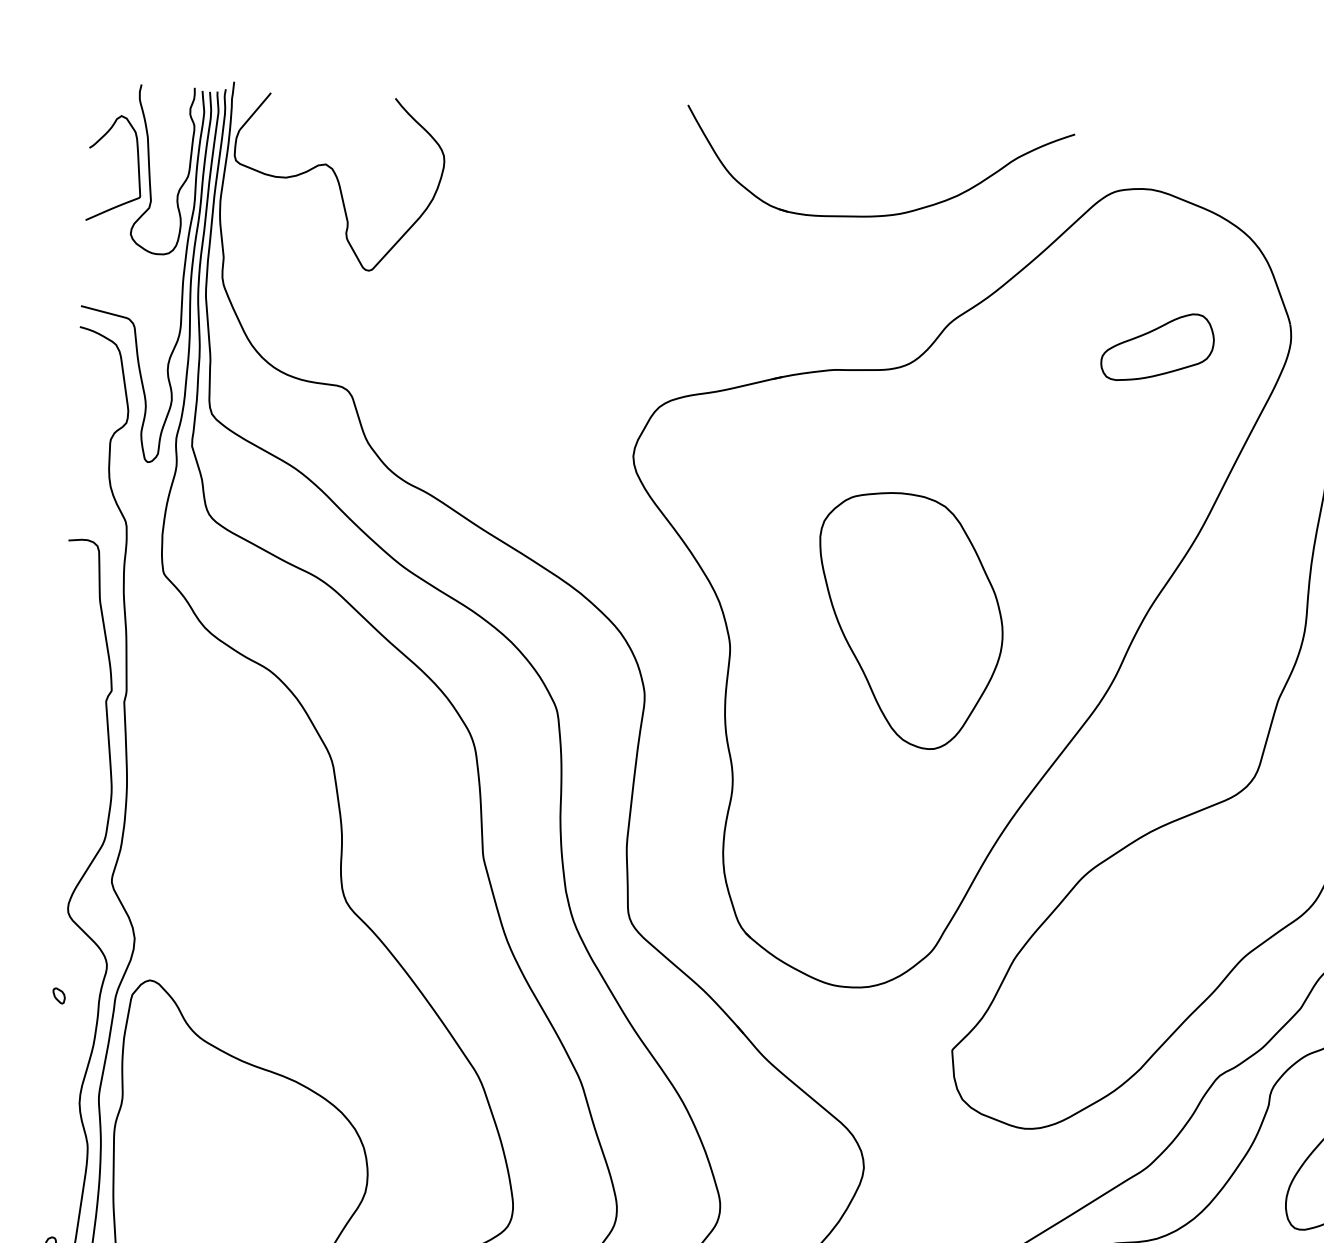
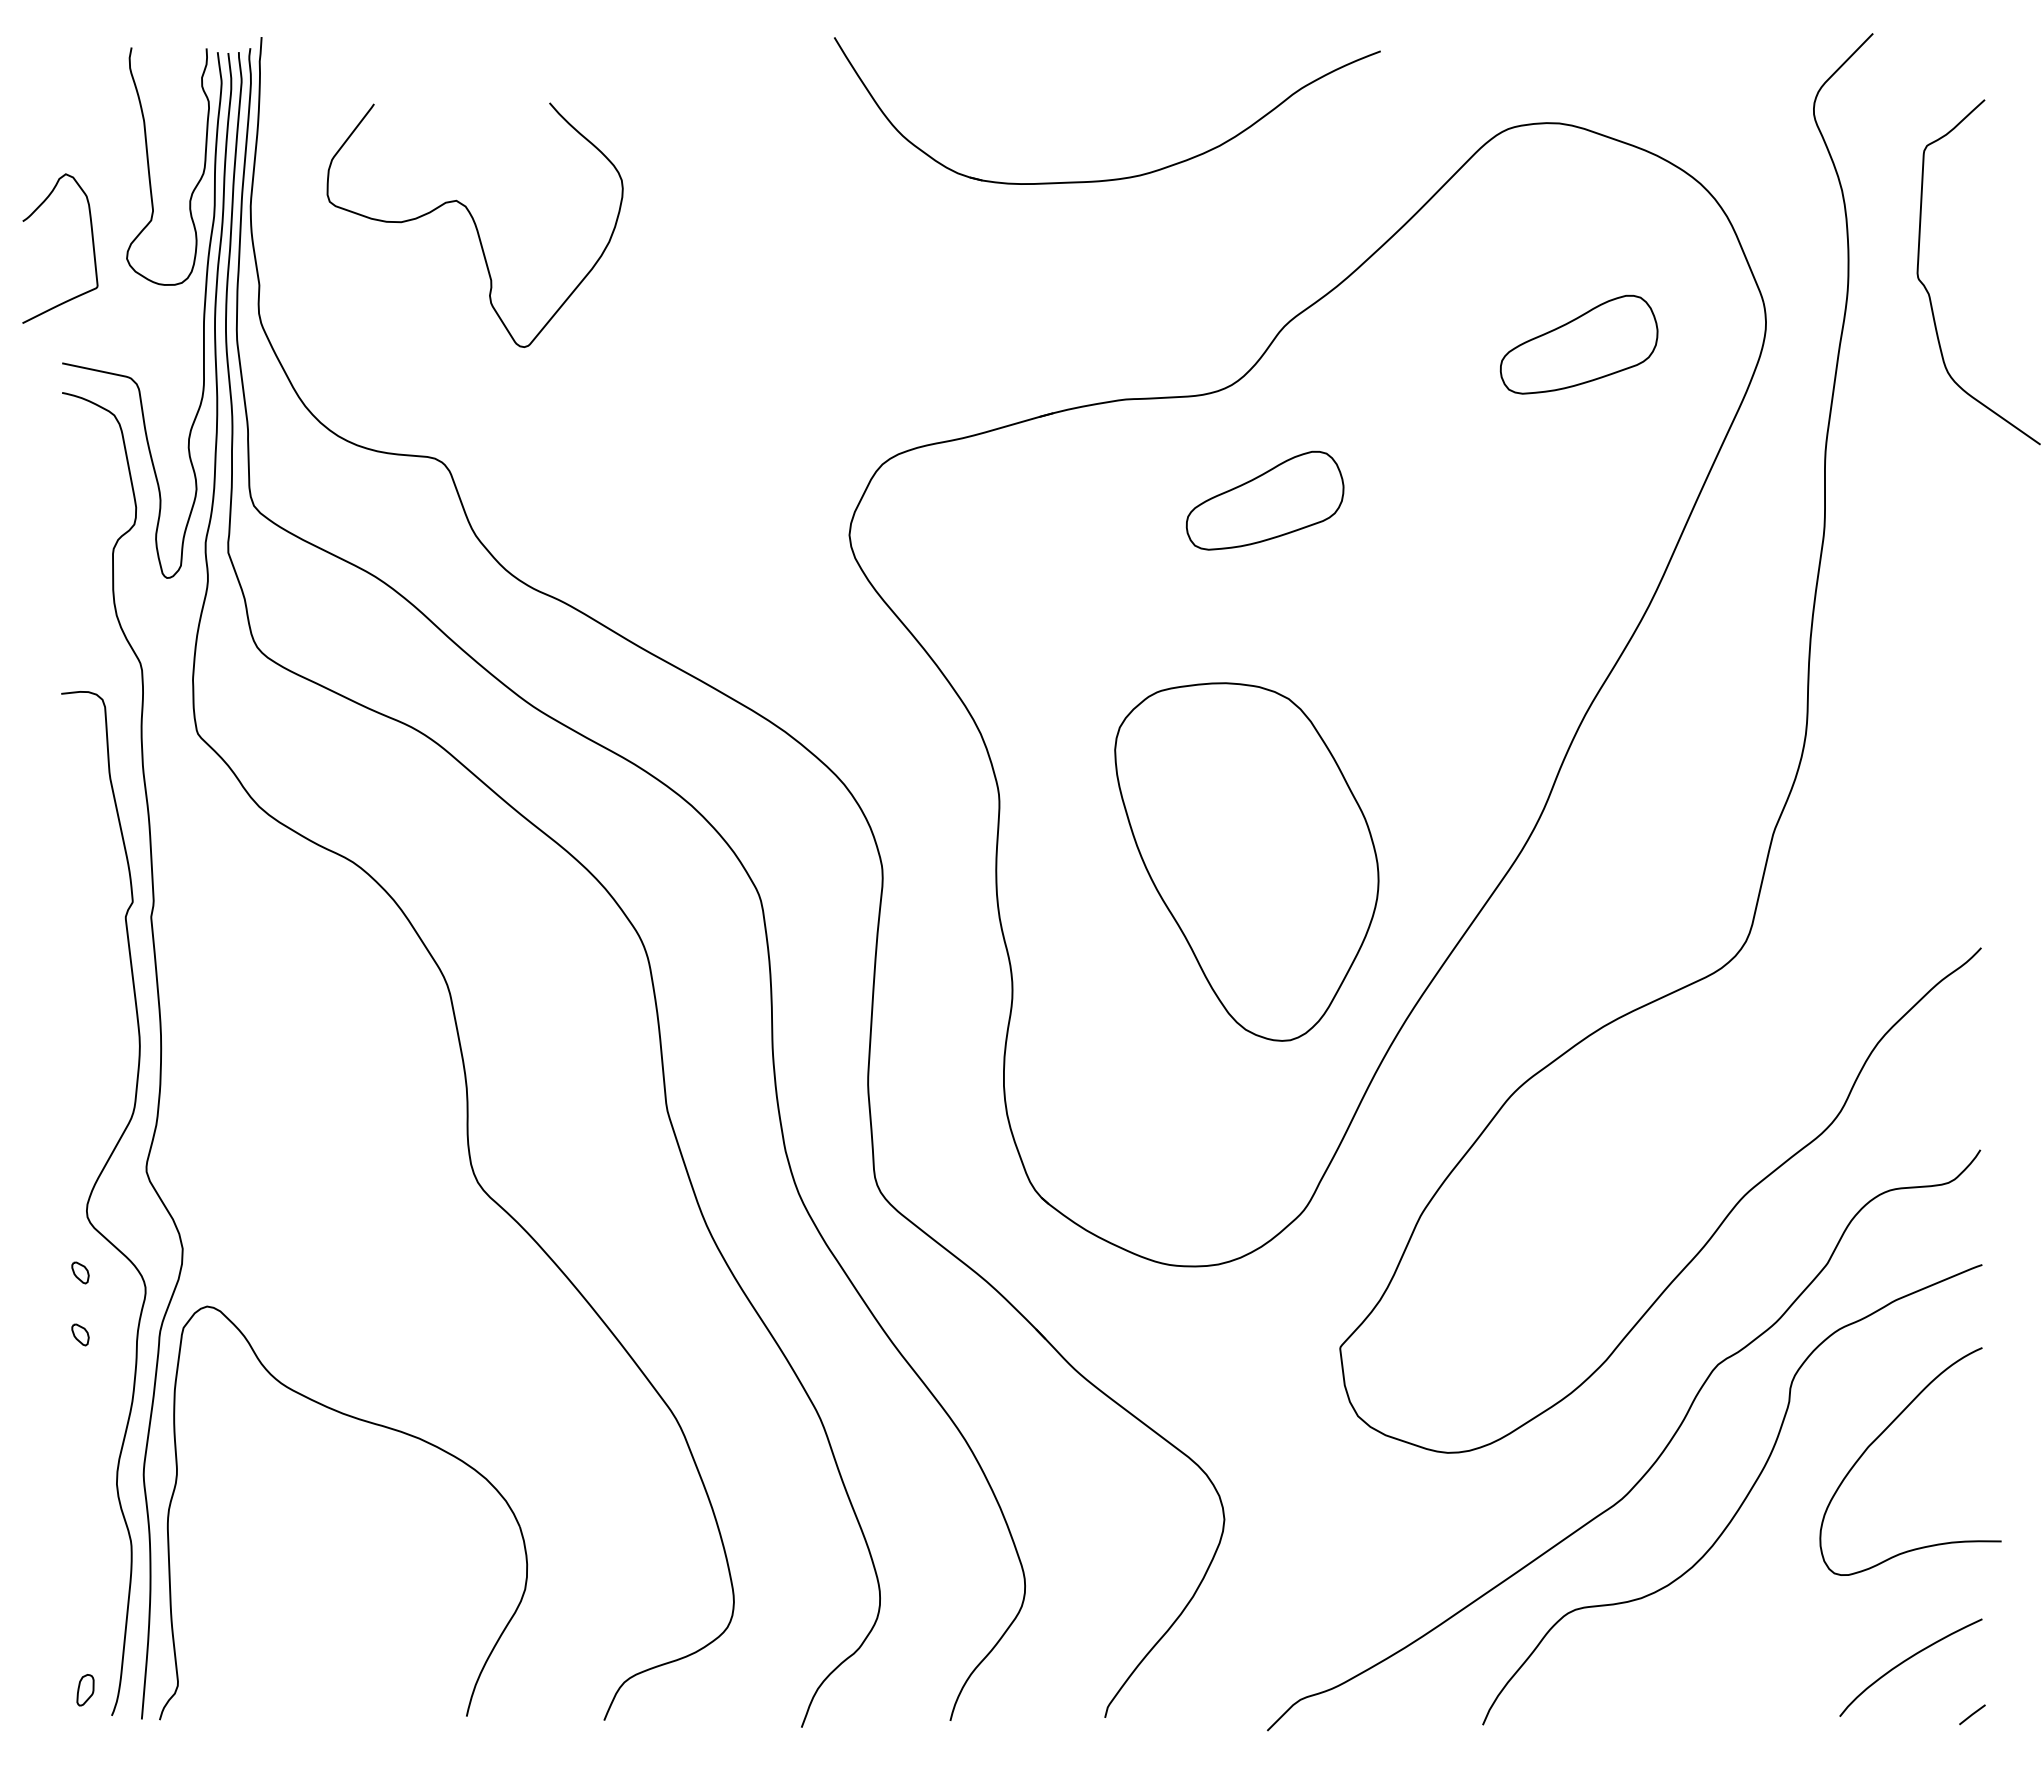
curve: (137, 168) -> (92, 247), moved
curve: (337, 181) -> (474, 224), moved
part: (881, 215) -> (1114, 178), moved
part: (928, 446) -> (1264, 500), added
part: (909, 620) -> (1246, 861), moved
part: (61, 951) -> (80, 1272), added

